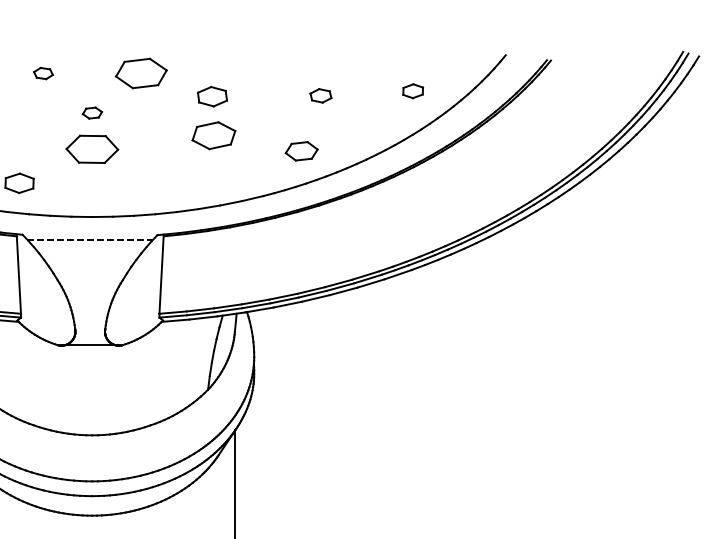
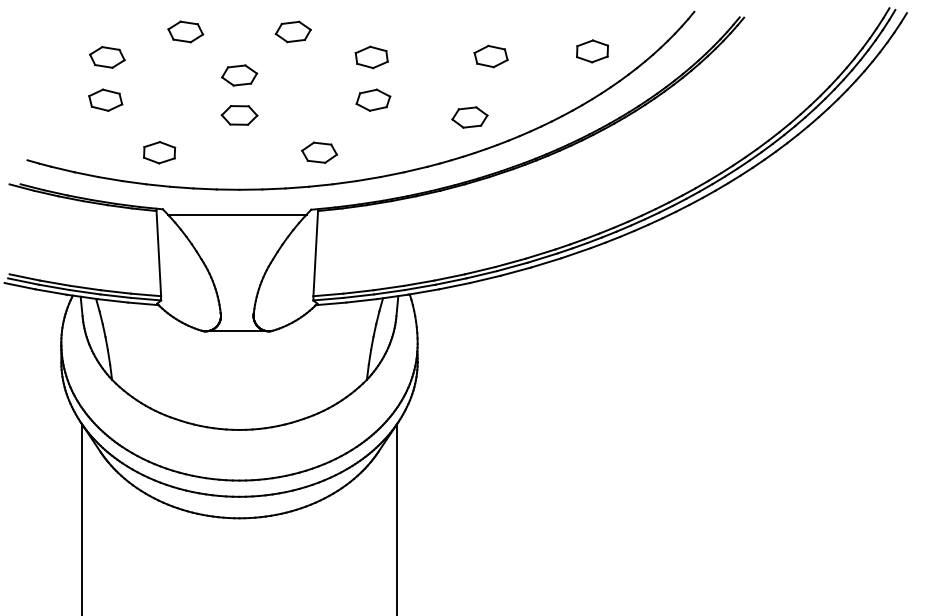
part: (43, 73) -> (185, 31), size x1.67
part: (140, 73) -> (292, 31), size x0.62
part: (413, 91) -> (592, 51), size x1.43
part: (320, 95) -> (490, 56), size x1.43
part: (92, 113) -> (239, 75), size x1.67
part: (214, 134) -> (373, 99), size x0.71
part: (92, 149) -> (239, 115), size x0.62
part: (164, 183) -> (319, 152), added
line: (90, 239) -> (237, 214), dashed -> solid

